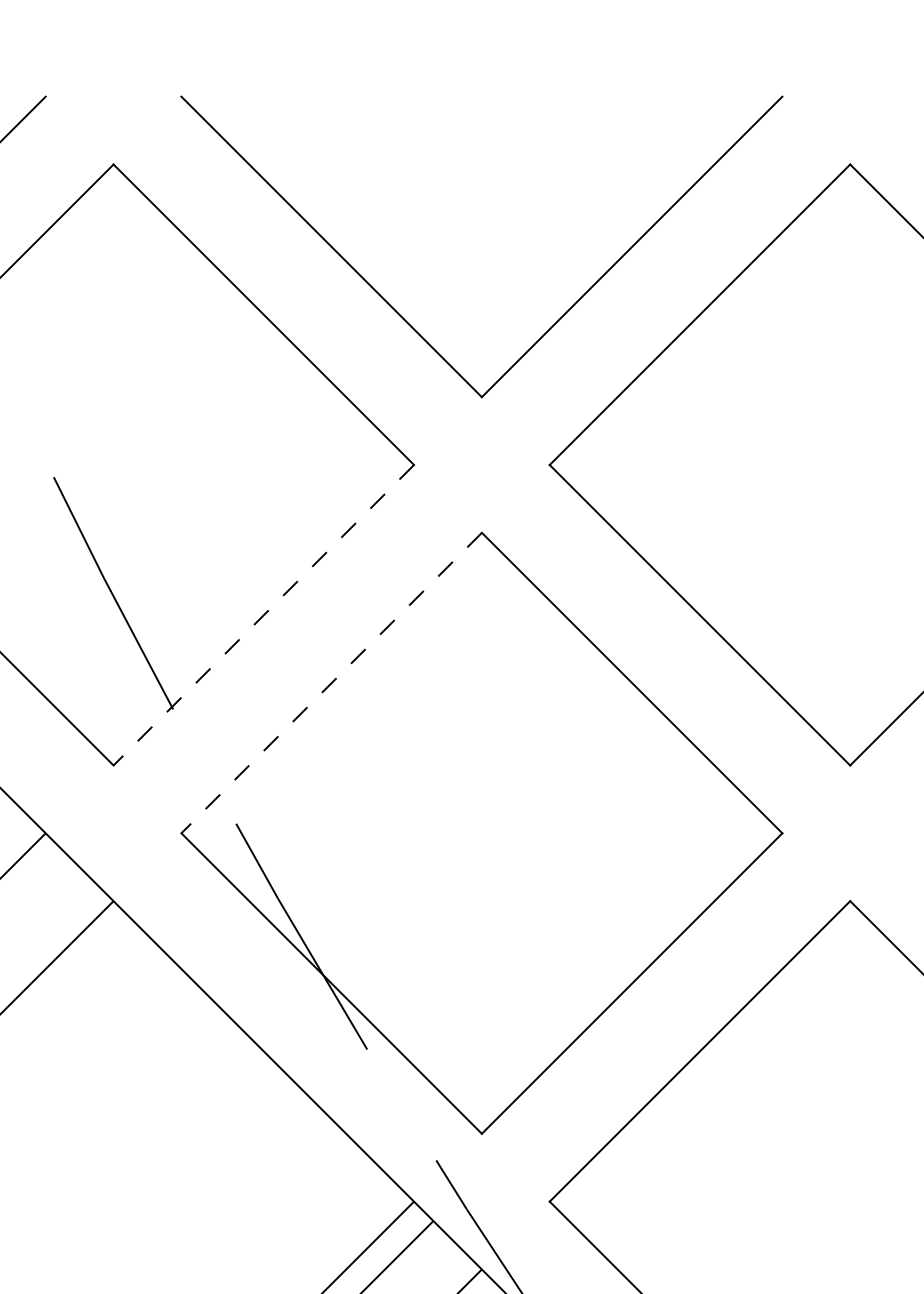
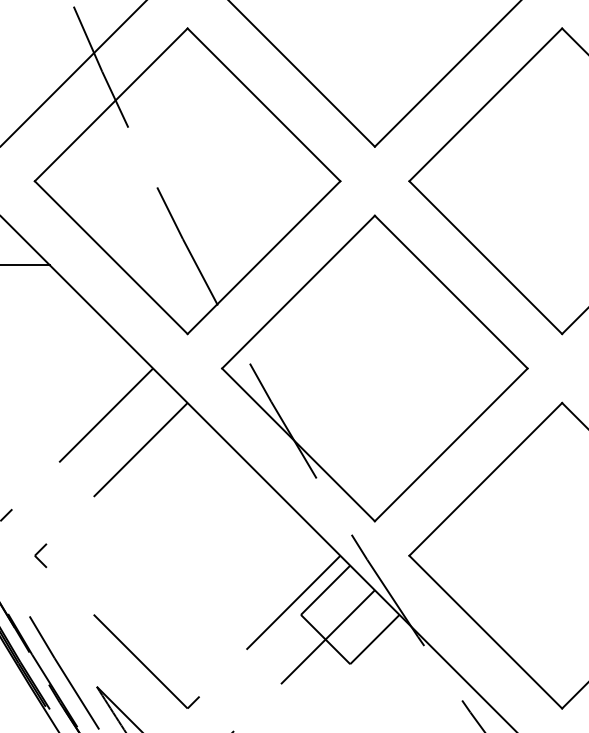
line: (262, 614) -> (263, 257), dashed -> solid
line: (331, 683) -> (298, 292), dashed -> solid

